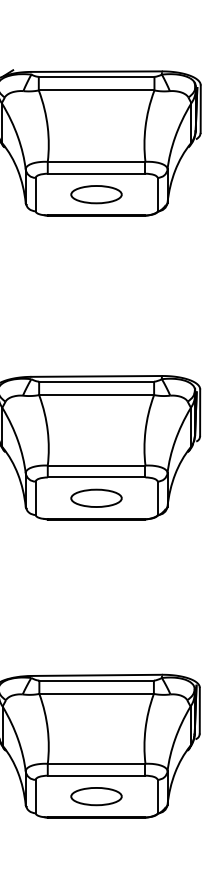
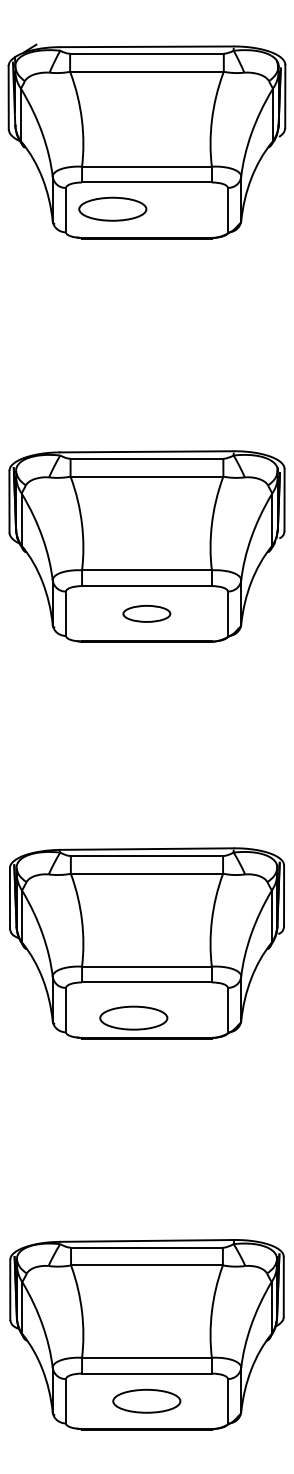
part: (96, 194) -> (112, 208), moved
part: (96, 498) -> (146, 613), size x0.7
part: (96, 796) -> (133, 1017), moved

